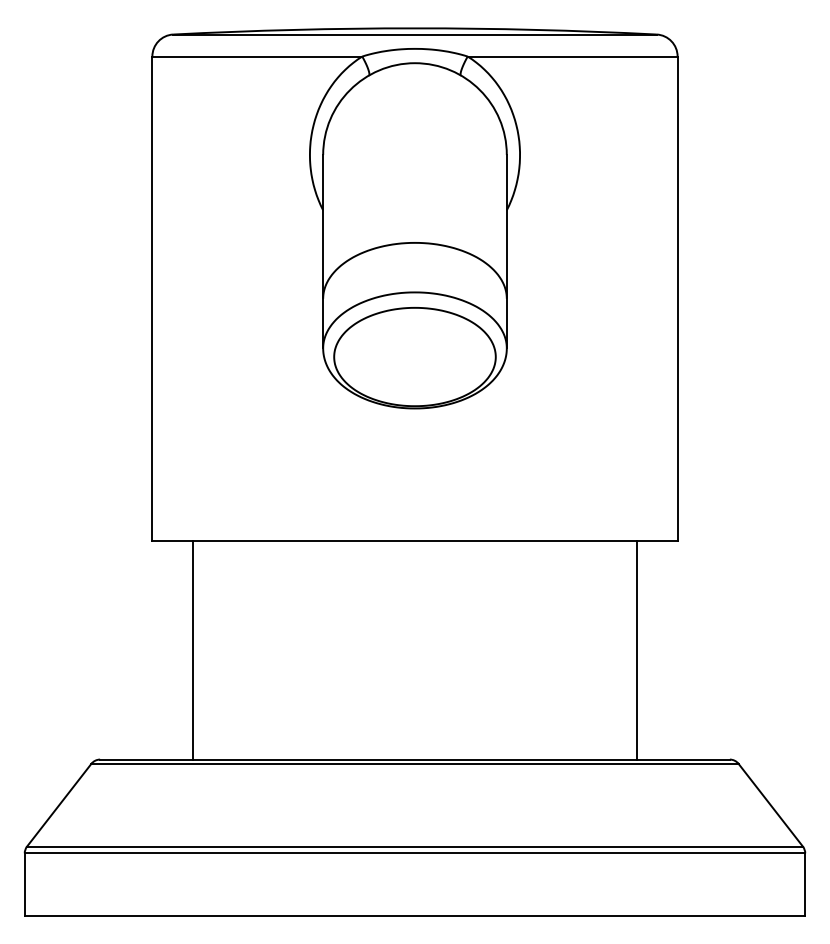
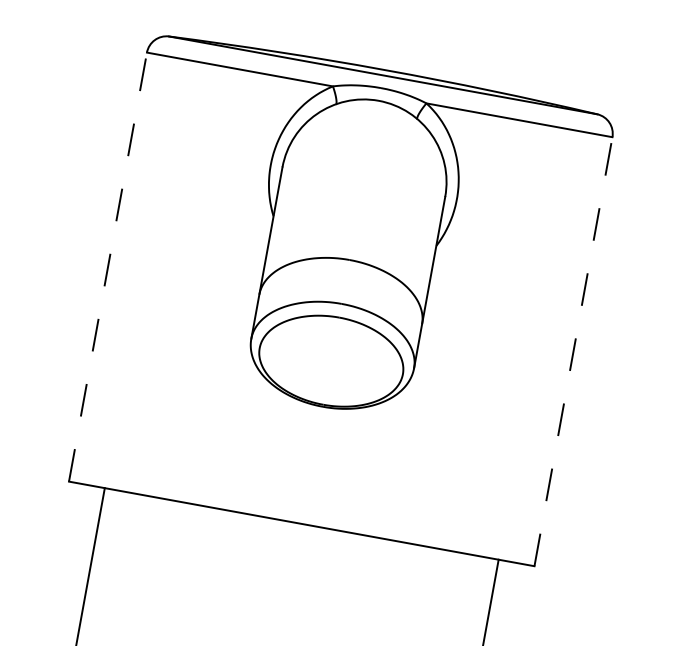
line: (152, 298) -> (108, 267), solid -> dashed
line: (677, 298) -> (573, 351), solid -> dashed

